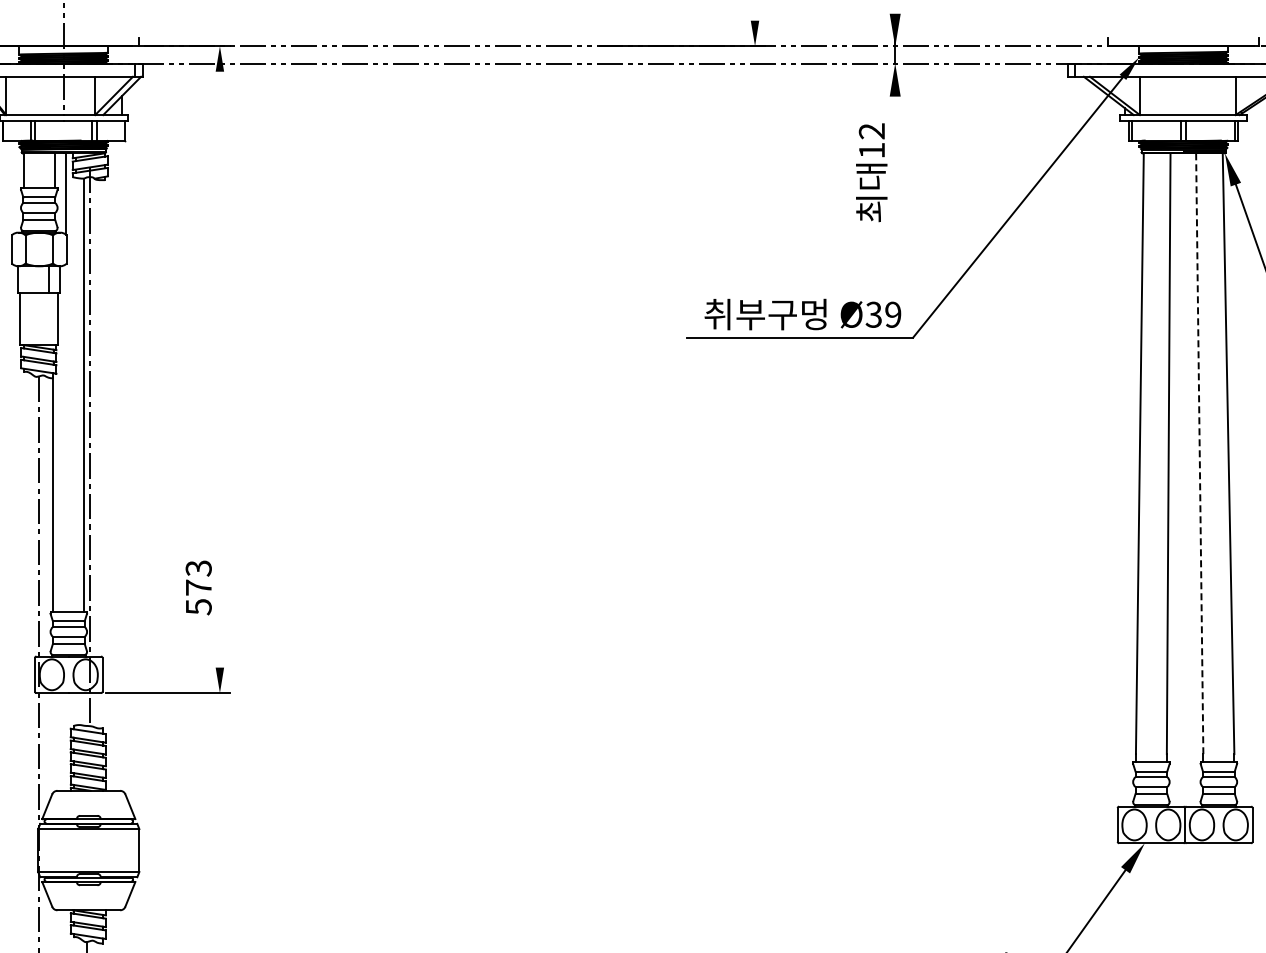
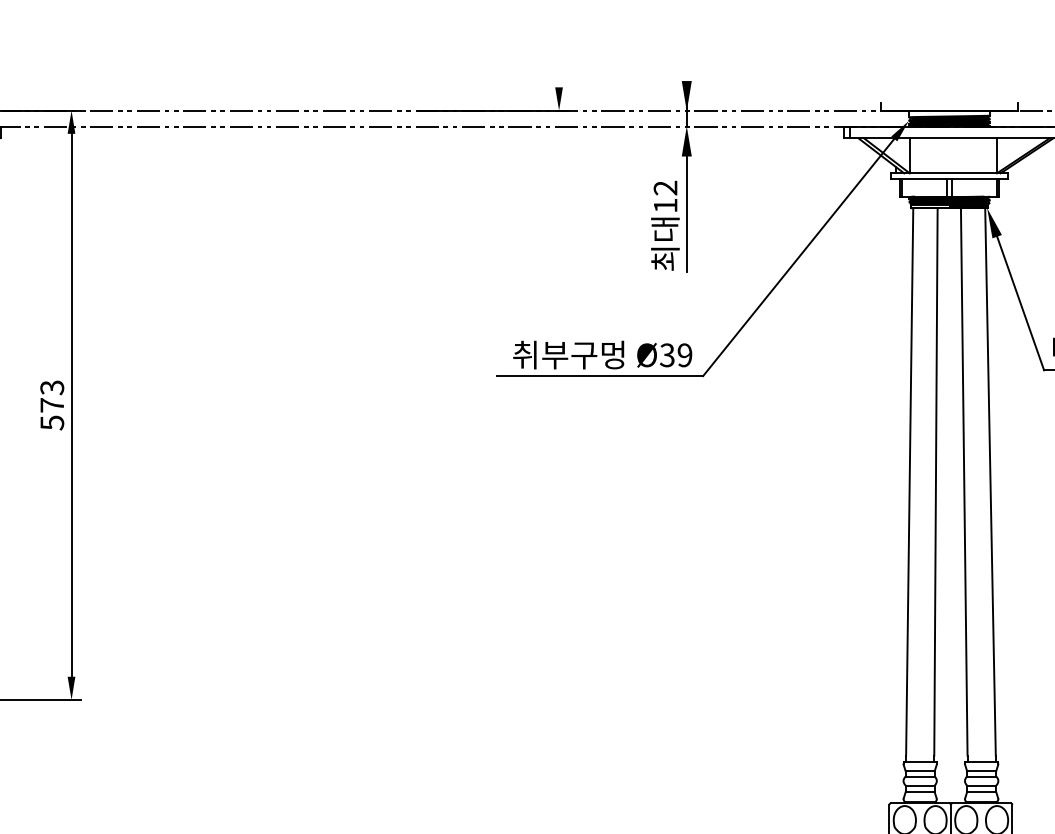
line: (895, 159) -> (687, 213), added
line: (219, 369) -> (71, 405), added
line: (1199, 454) -> (964, 482), dashed -> solid
text: (198, 587) -> (52, 405), moved

